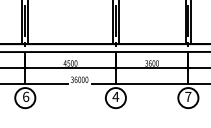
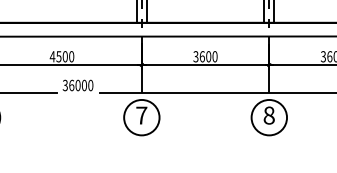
text: (115, 96) -> (141, 114), 4 -> 7
text: (188, 96) -> (269, 114), 7 -> 8

